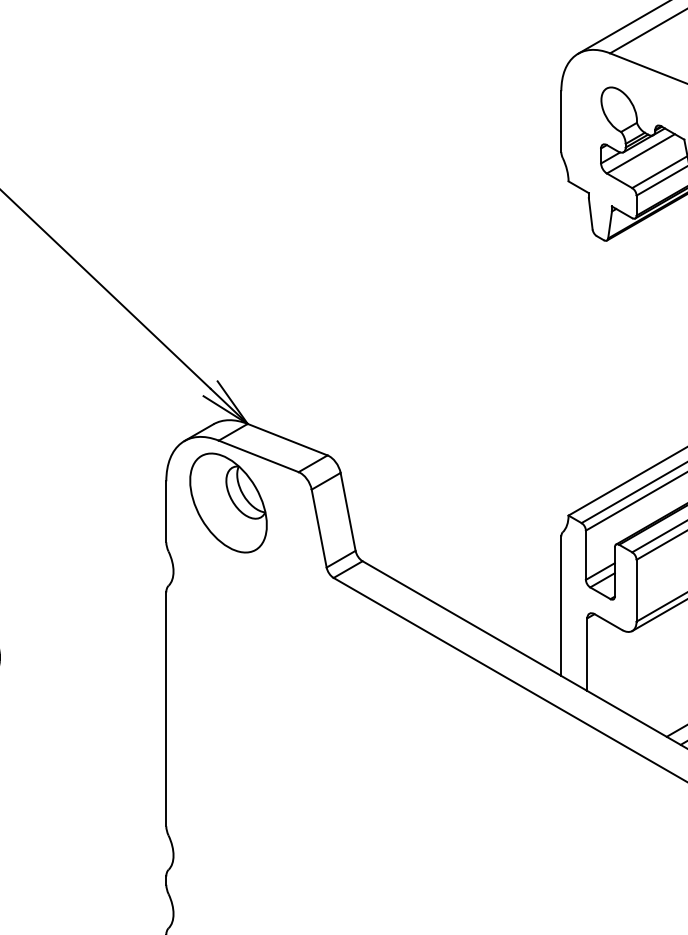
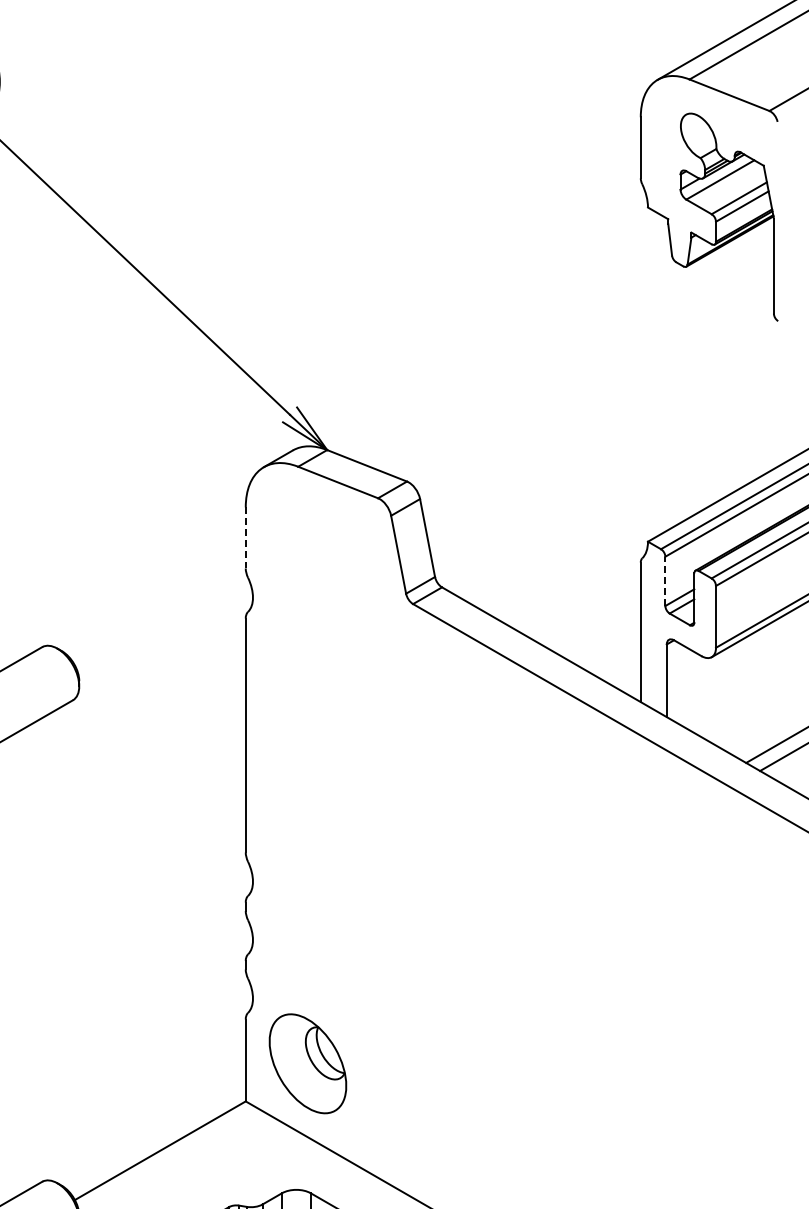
part: (228, 502) -> (307, 528), removed
line: (166, 511) -> (245, 537), solid -> dashed
line: (586, 555) -> (665, 581), solid -> dashed

